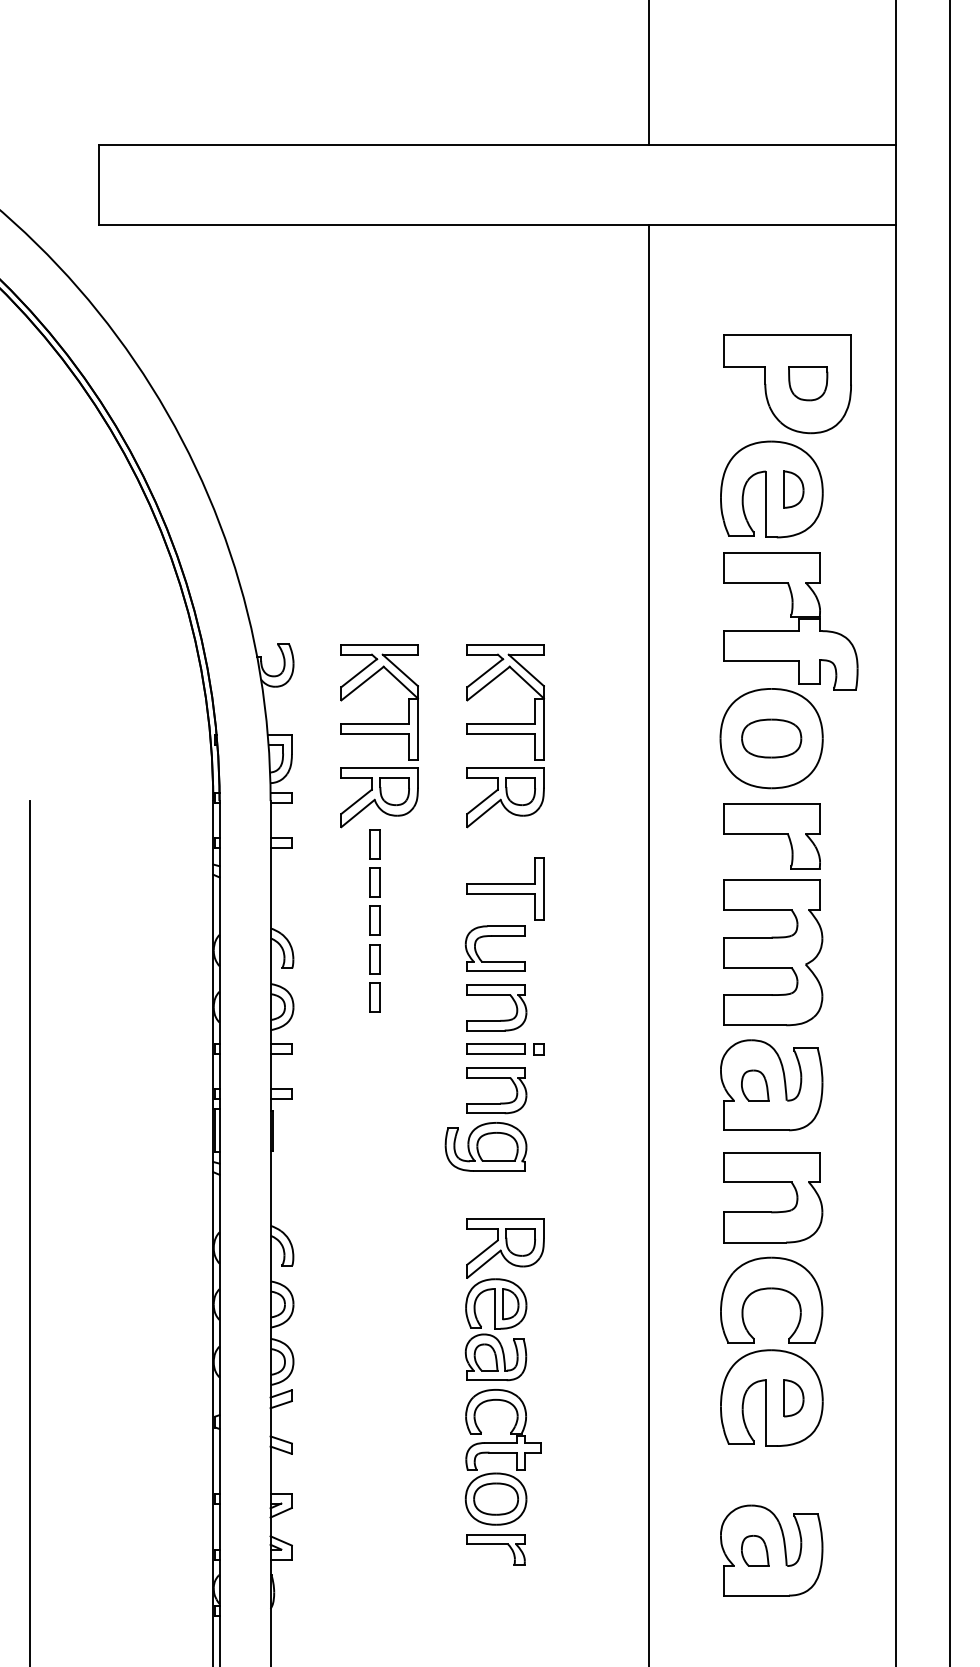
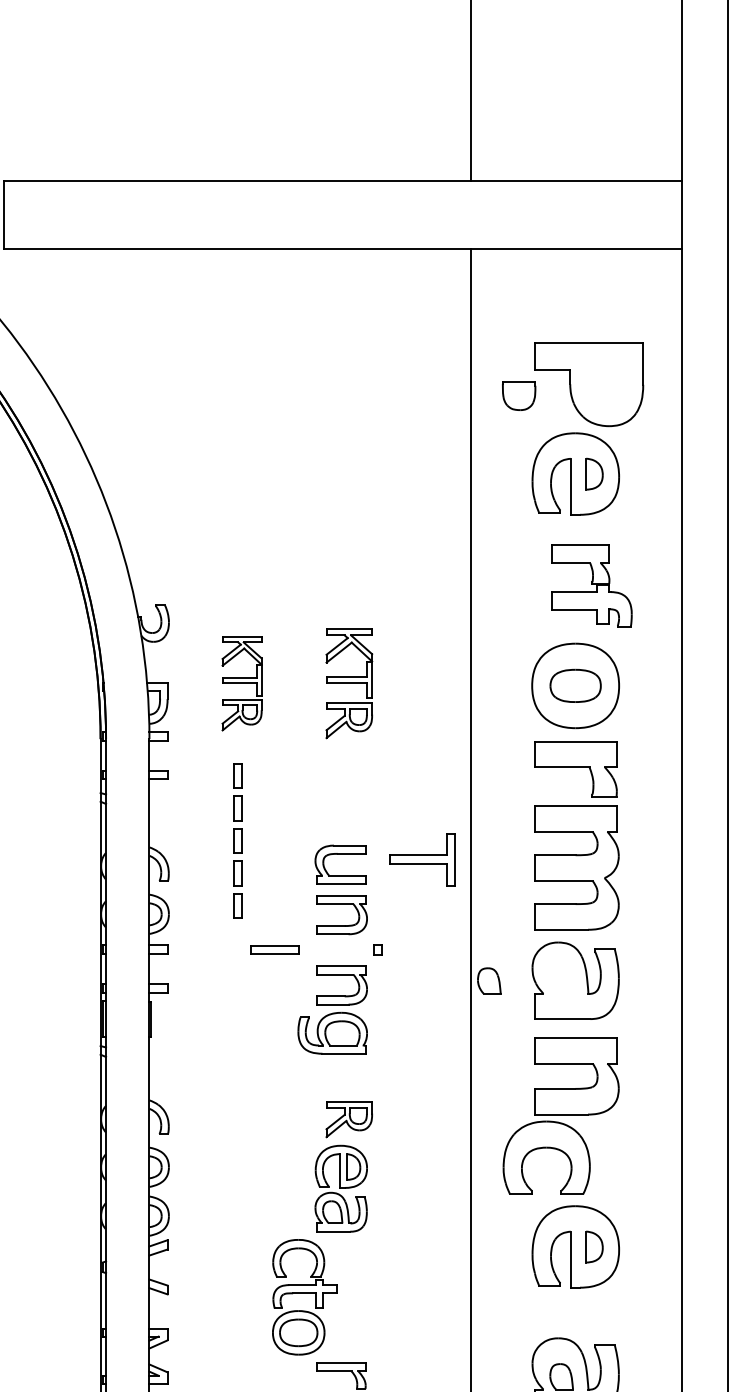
part: (808, 383) -> (519, 395), moved
part: (790, 621) -> (591, 586), size x0.7
part: (379, 736) -> (242, 684), size x0.6
part: (505, 736) -> (349, 684), size x0.7
part: (505, 888) -> (422, 859), moved
part: (495, 1048) -> (274, 949), moved
part: (755, 1085) -> (489, 981), moved
part: (505, 1248) -> (349, 1119), size x0.7
part: (771, 1289) -> (546, 1148), moved
part: (502, 1457) -> (304, 1297), moved

